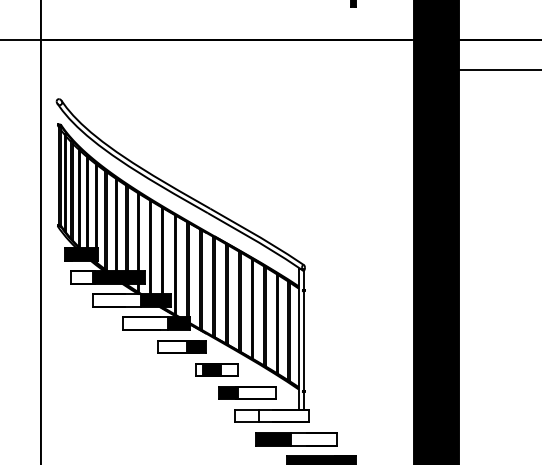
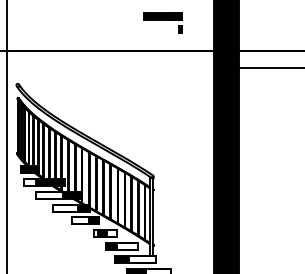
fill: (246, 414) -> (121, 258), added

